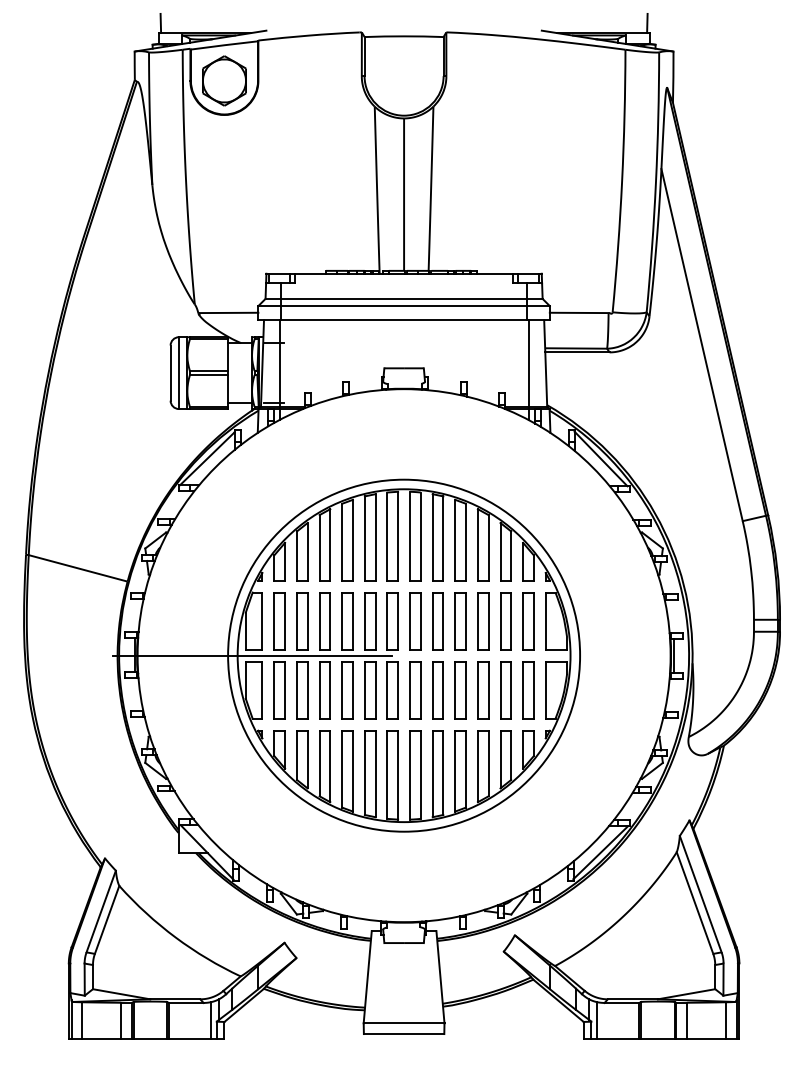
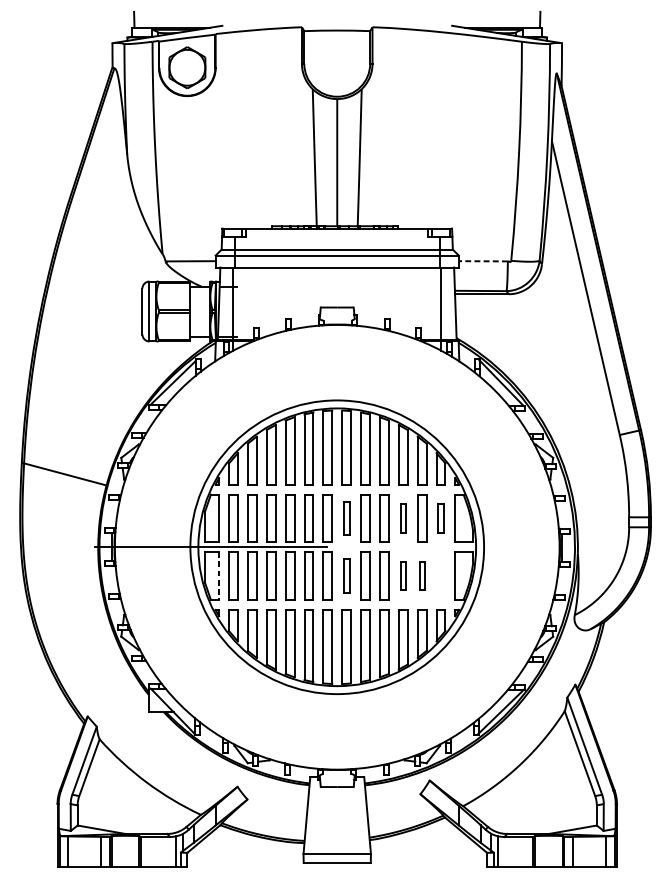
line: (578, 312) -> (482, 260), solid -> dashed
part: (415, 621) -> (346, 518), size x0.7
part: (483, 621) -> (403, 518), size x0.6
part: (528, 621) -> (441, 518), size x0.6
line: (262, 690) -> (219, 576), solid -> dashed
part: (415, 690) -> (346, 576), size x0.7
part: (483, 690) -> (403, 576), size x0.6
part: (505, 690) -> (421, 576), size x0.6
part: (528, 690) -> (441, 576), removed

